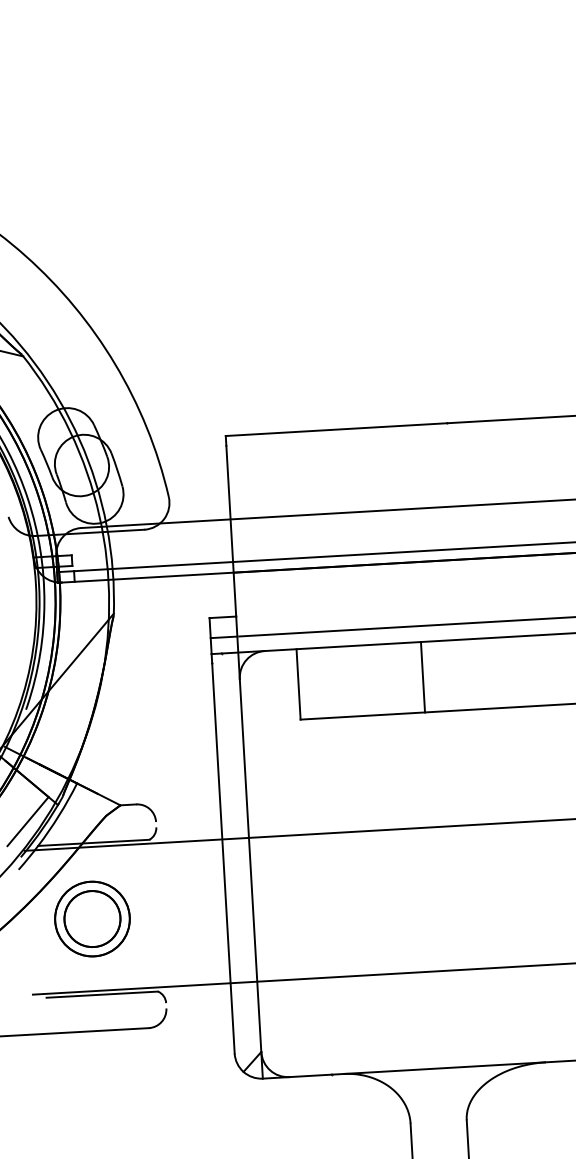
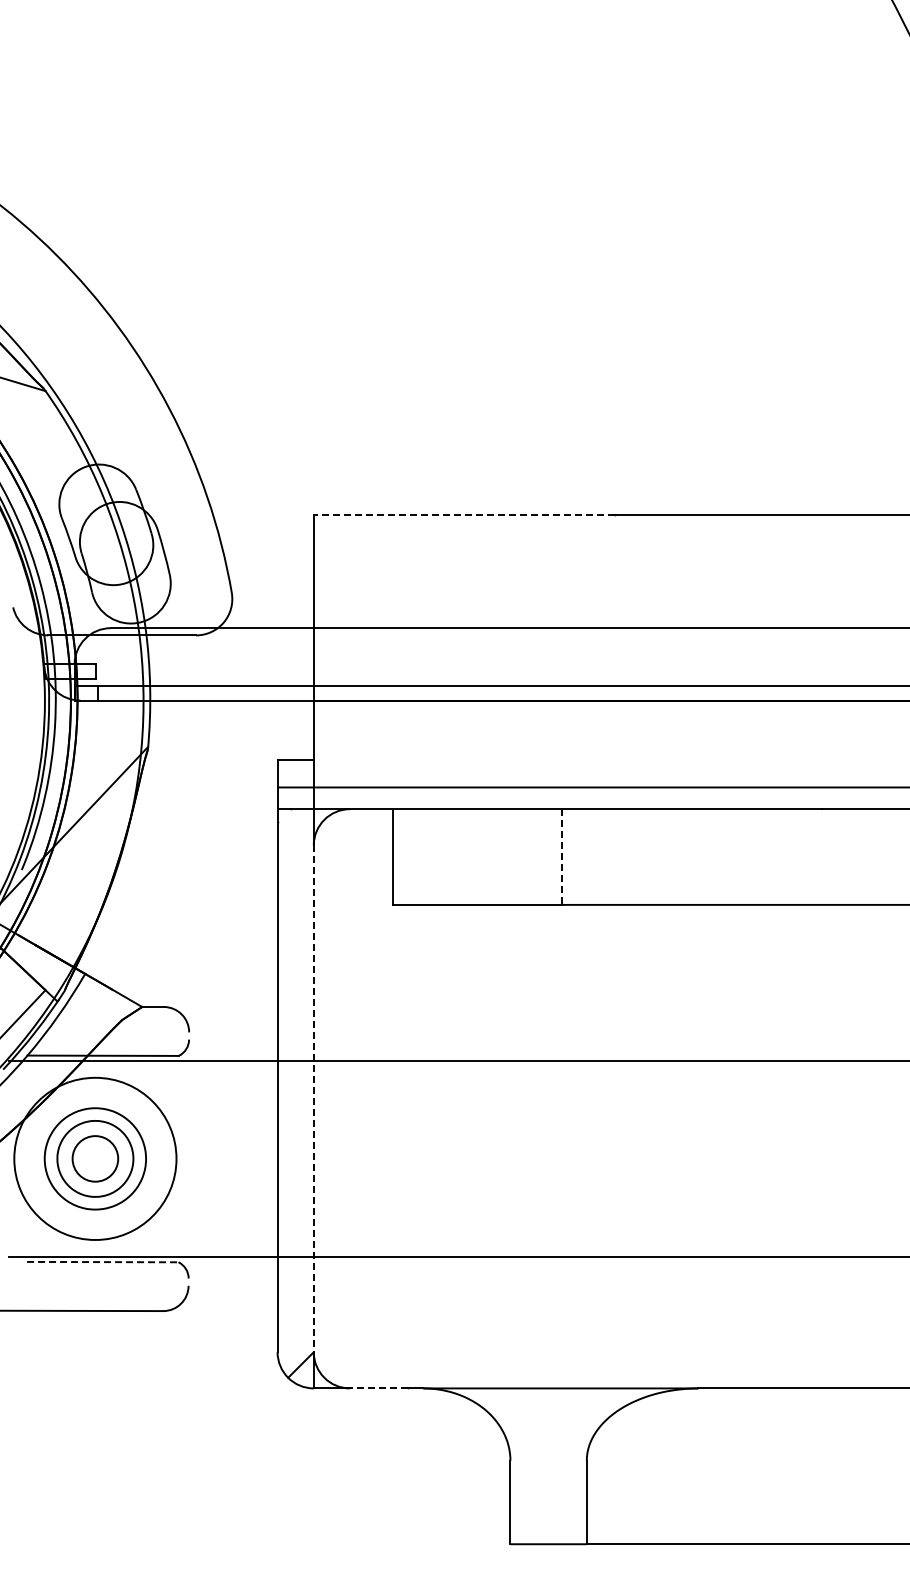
line: (336, 429) -> (464, 514), solid -> dashed
line: (423, 677) -> (562, 857), solid -> dashed
line: (250, 866) -> (313, 1099), solid -> dashed
circle: (92, 918) -> (95, 1158), size x0.6
circle: (92, 918) -> (95, 1158), size x1.6
line: (102, 994) -> (102, 1262), solid -> dashed
line: (310, 1075) -> (378, 1388), solid -> dashed

